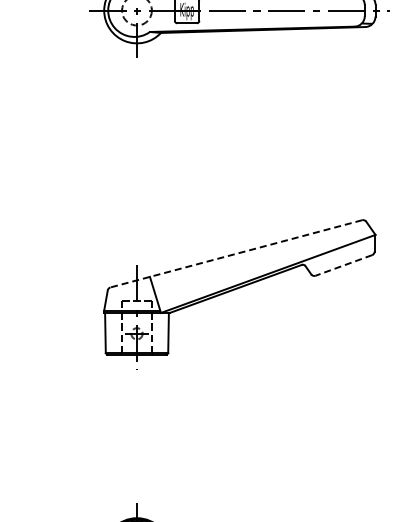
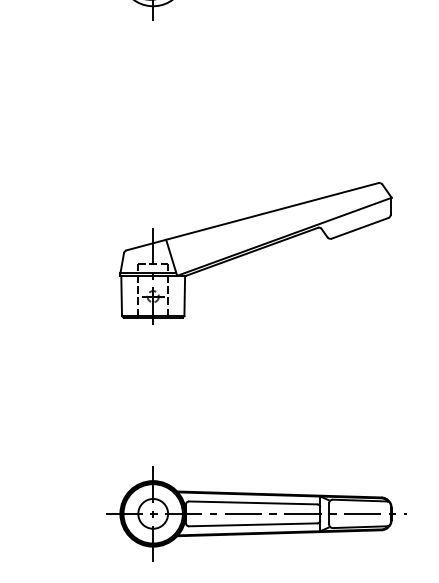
line: (236, 253) -> (252, 216), dashed -> solid
line: (343, 265) -> (359, 228), dashed -> solid

